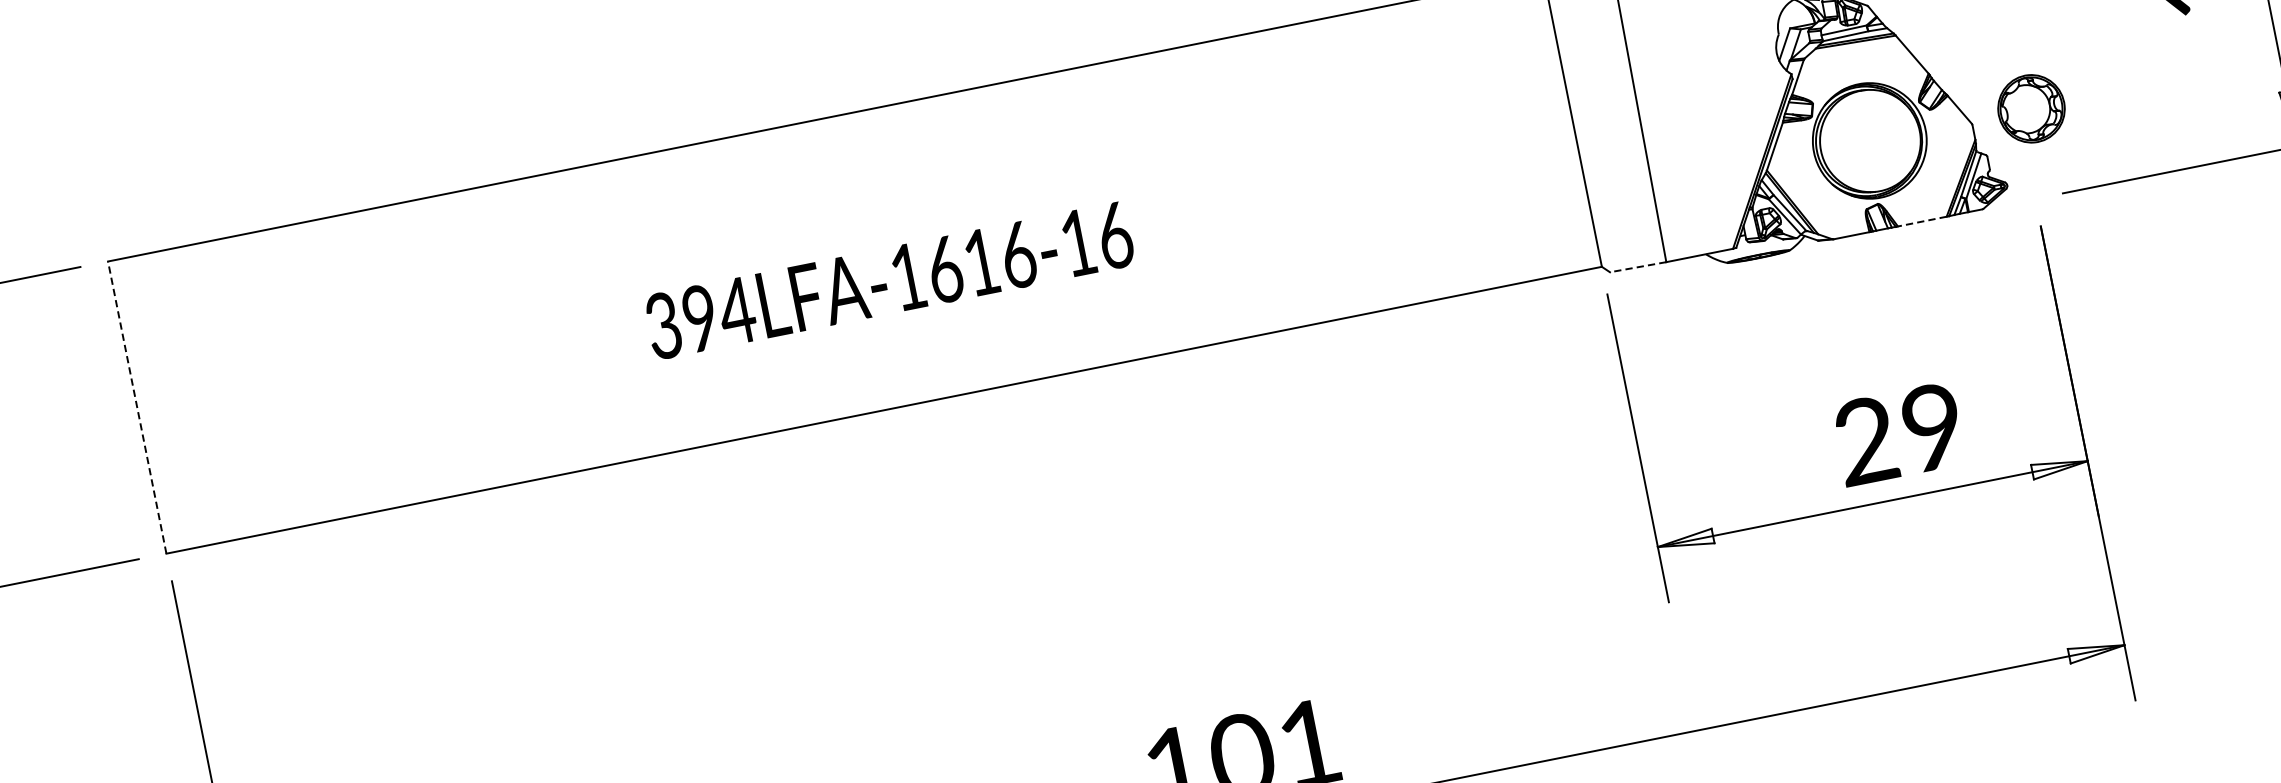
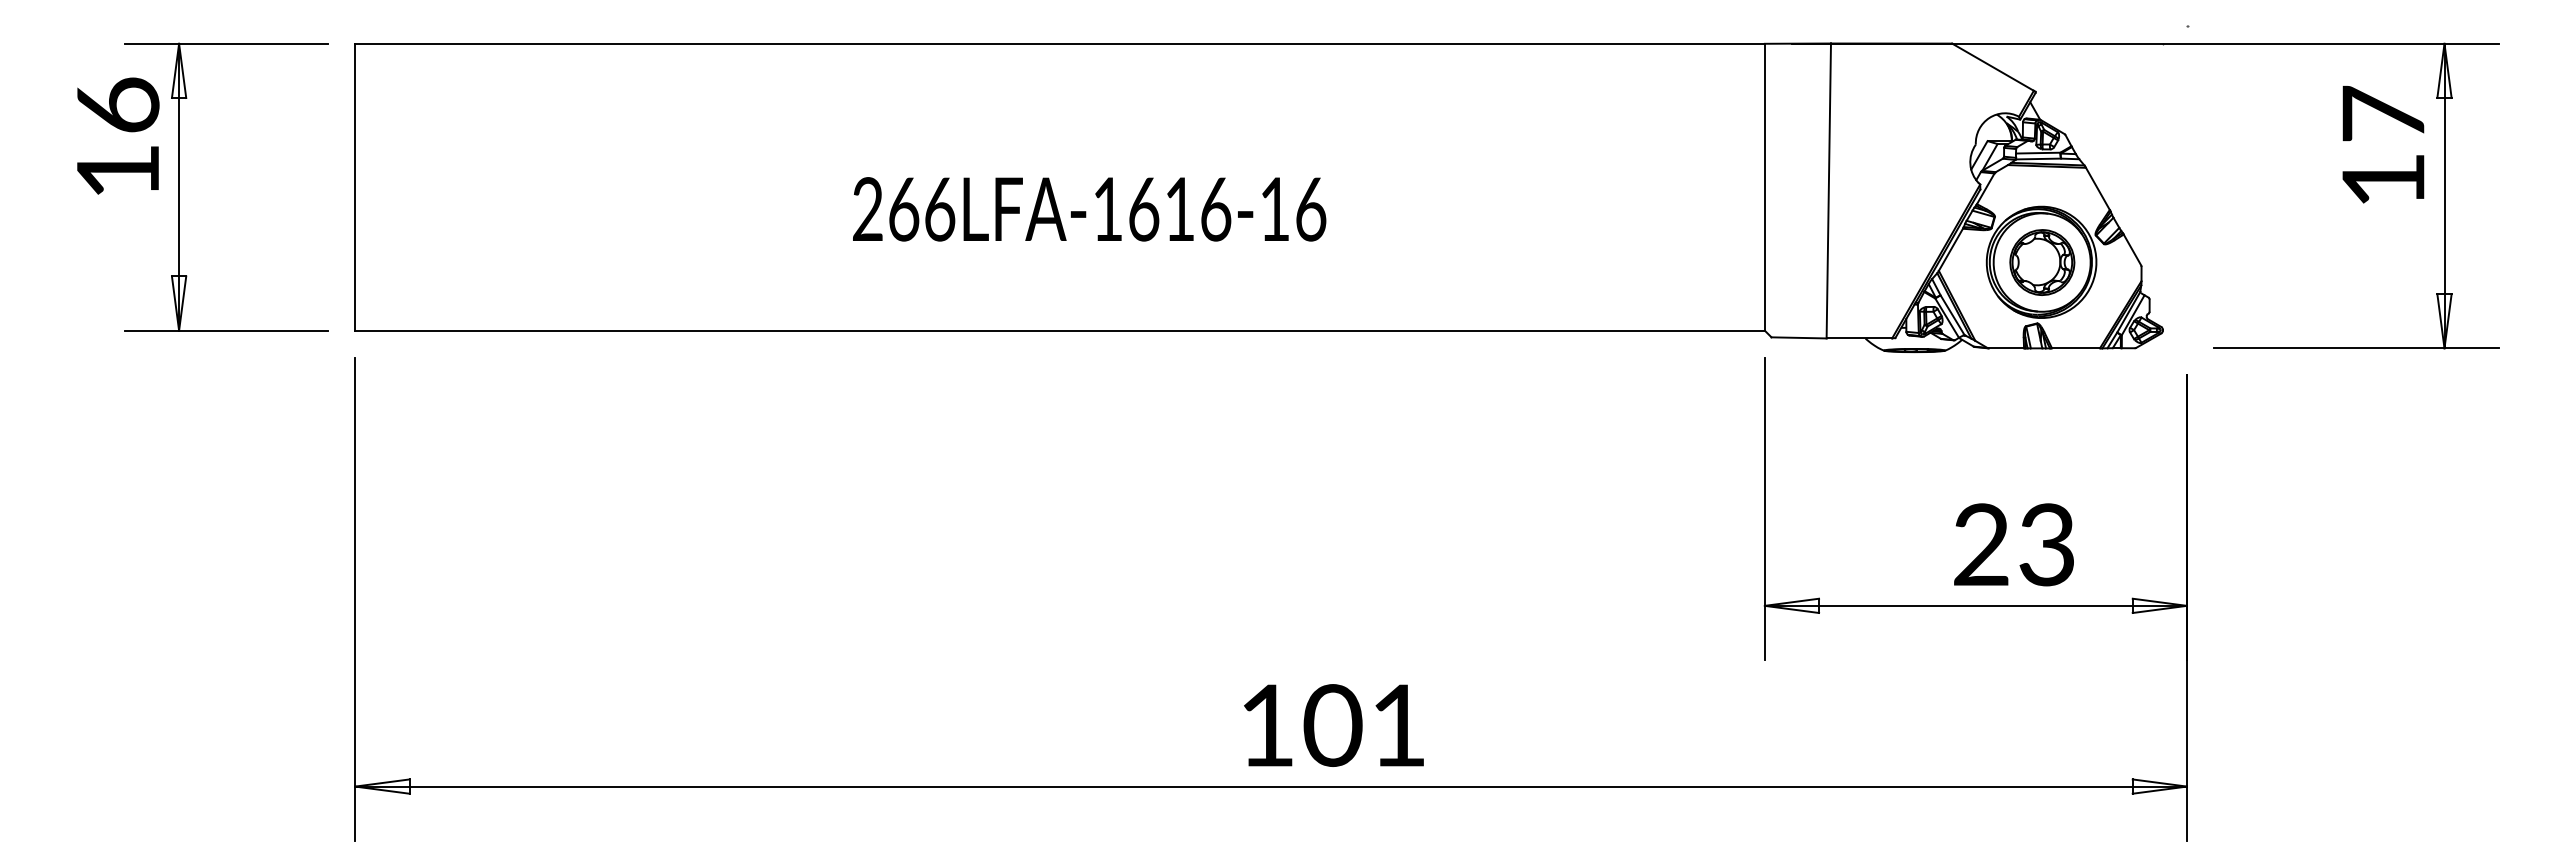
part: (2031, 108) -> (2042, 262), moved
line: (1921, 221) -> (2075, 348), dashed -> solid
line: (1638, 266) -> (1799, 337), dashed -> solid
text: (701, 318) -> (904, 209), 394LFA-1616-16 -> 266LFA-1616-16
line: (137, 406) -> (355, 186), dashed -> solid
text: (1932, 427) -> (2046, 544), 29 -> 23

